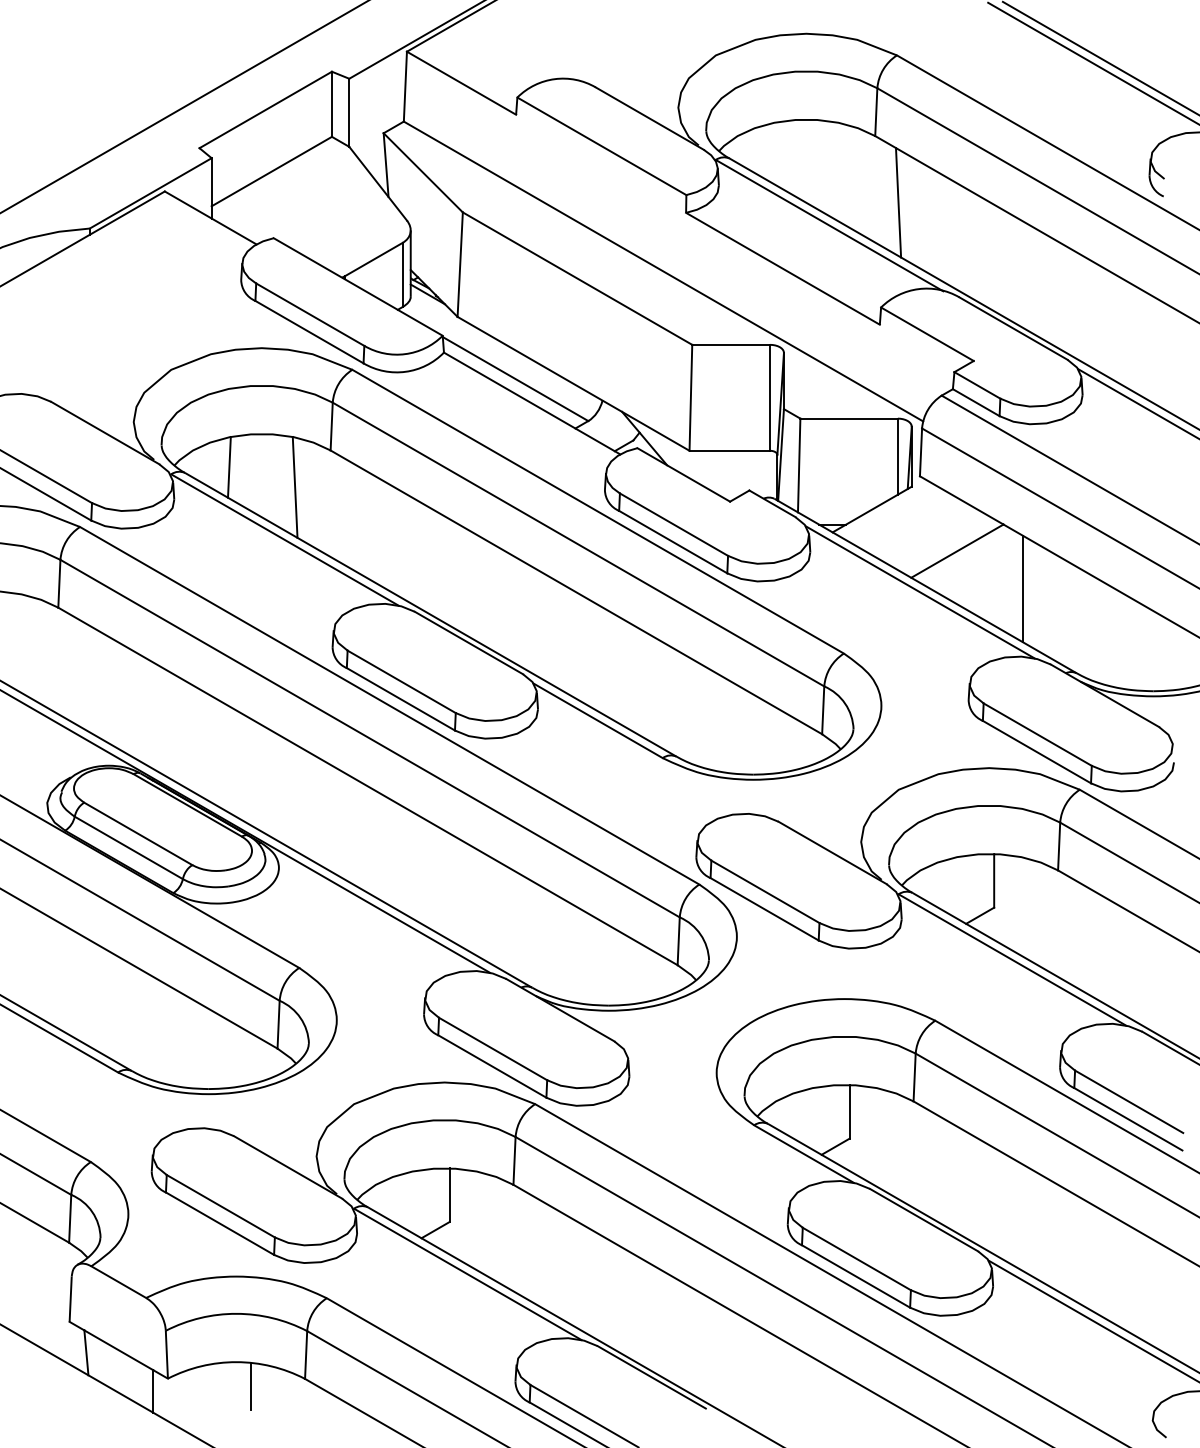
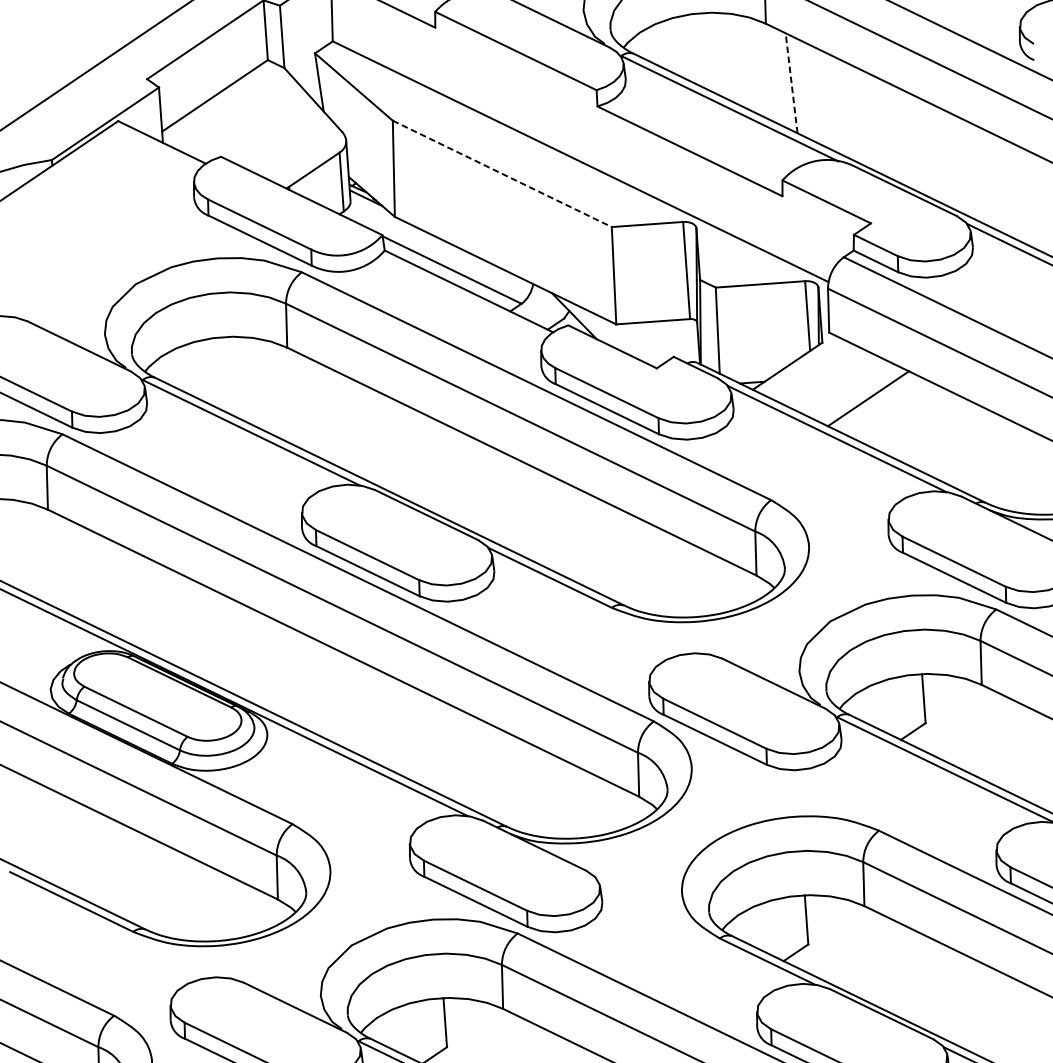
line: (898, 202) -> (791, 83), solid -> dashed
line: (577, 278) -> (502, 173), solid -> dashed
line: (229, 466) -> (195, 369), removed
line: (294, 486) -> (256, 383), removed
line: (1023, 588) -> (931, 428), removed

